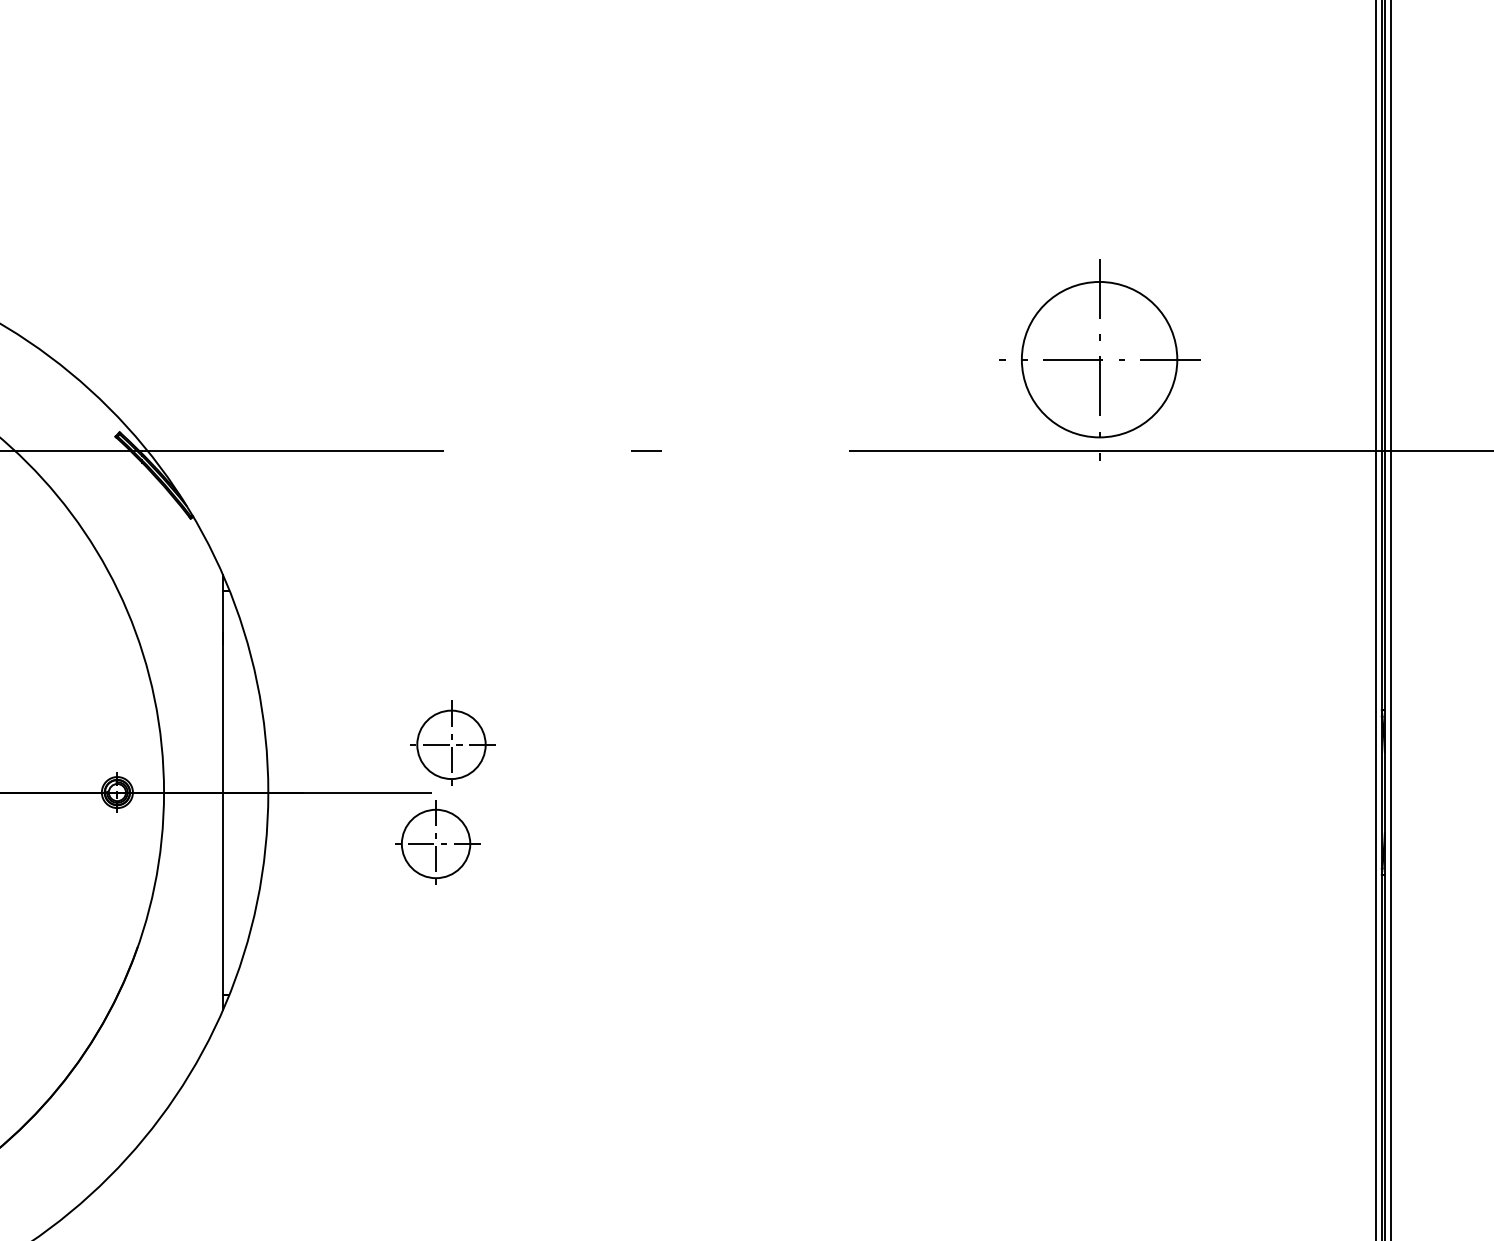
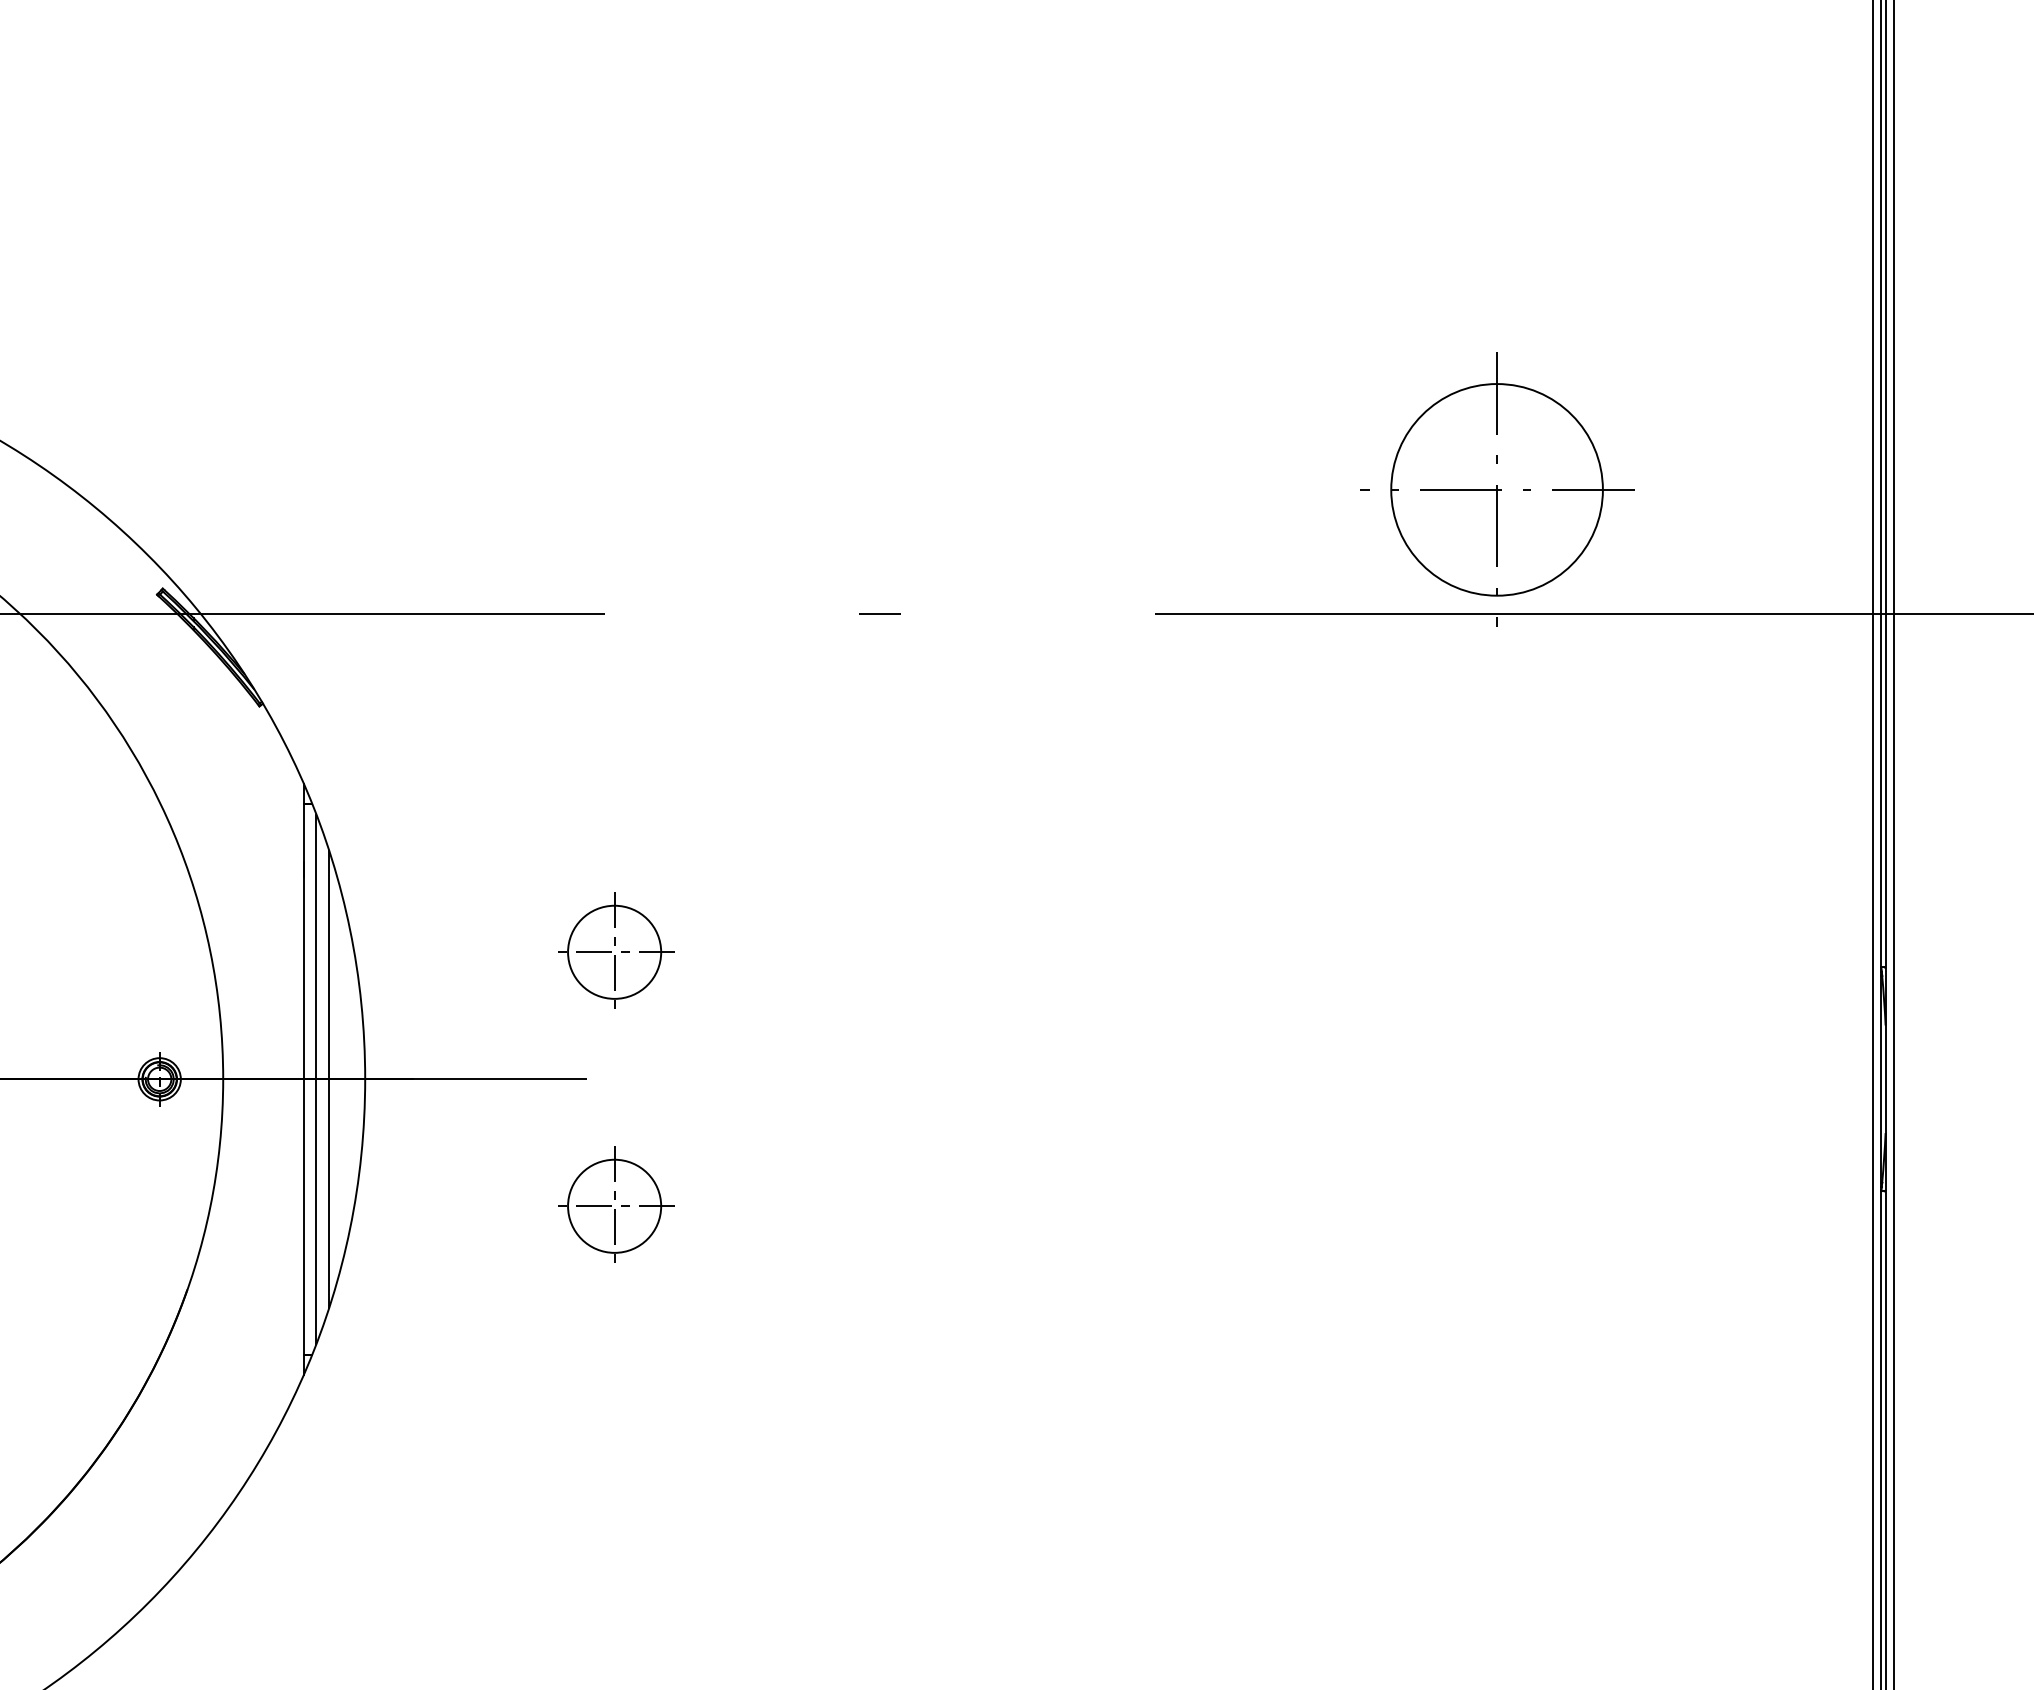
part: (452, 743) -> (616, 950), moved
line: (232, 791) -> (316, 1078), added
line: (242, 791) -> (329, 1078), added
part: (437, 842) -> (616, 1204), moved

